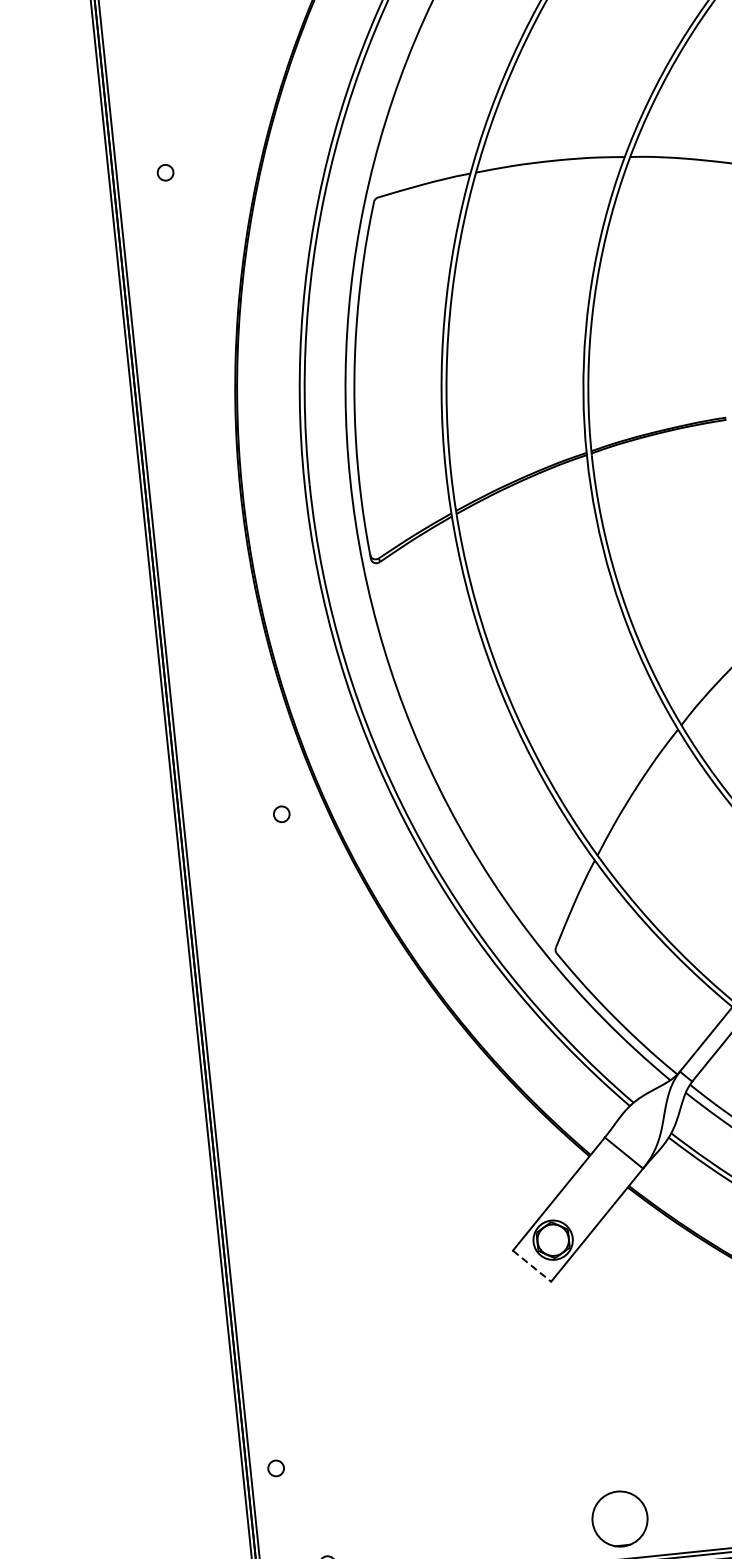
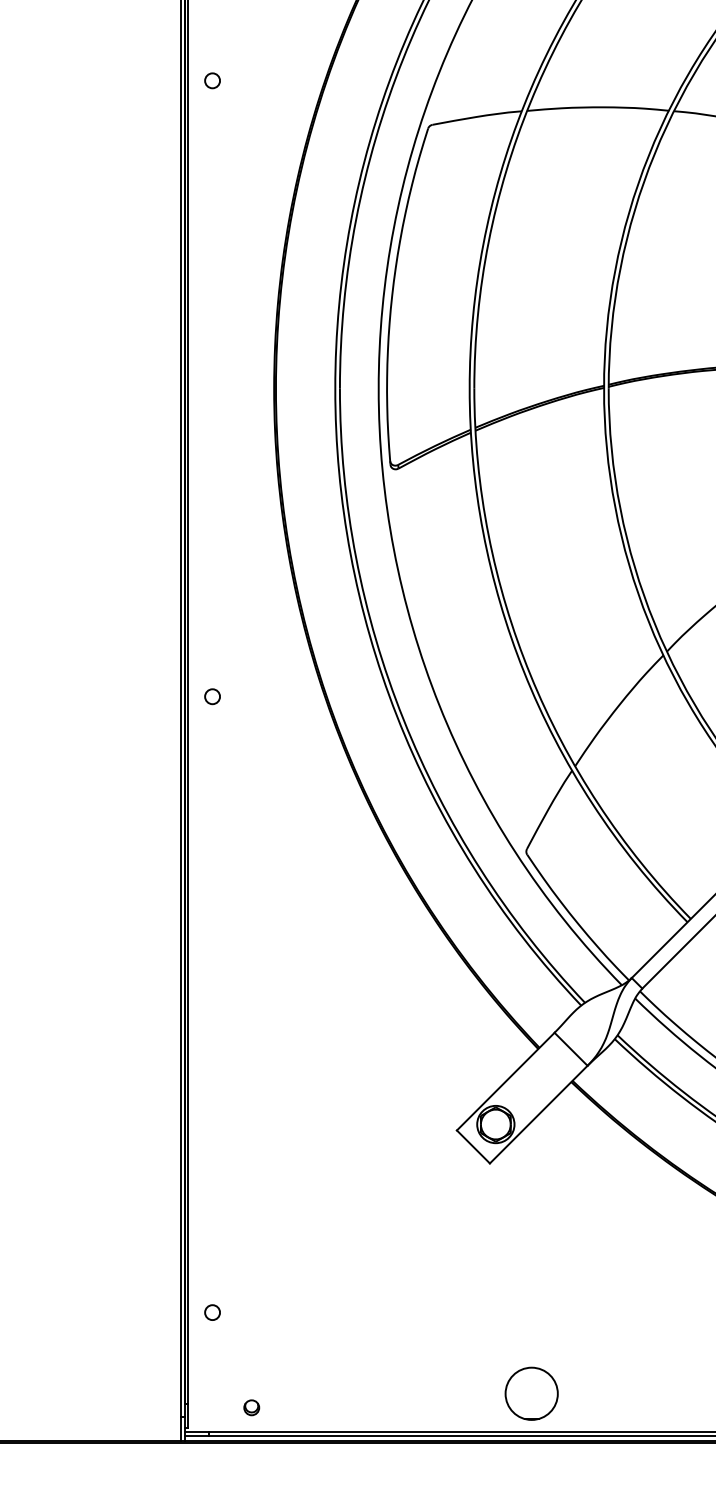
circle: (165, 172) -> (212, 80), moved
circle: (281, 814) -> (212, 696), moved
line: (532, 1266) -> (473, 1147), dashed -> solid

